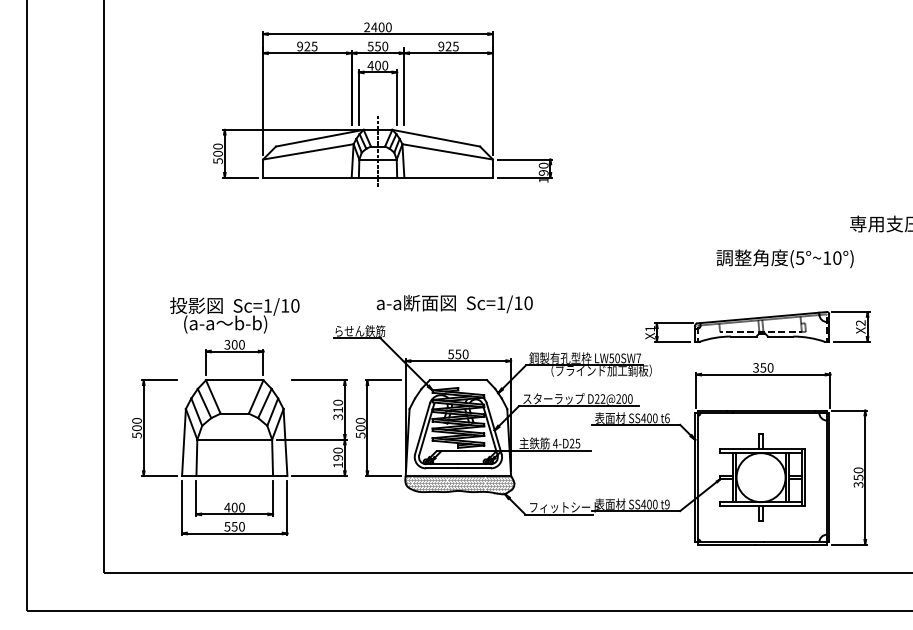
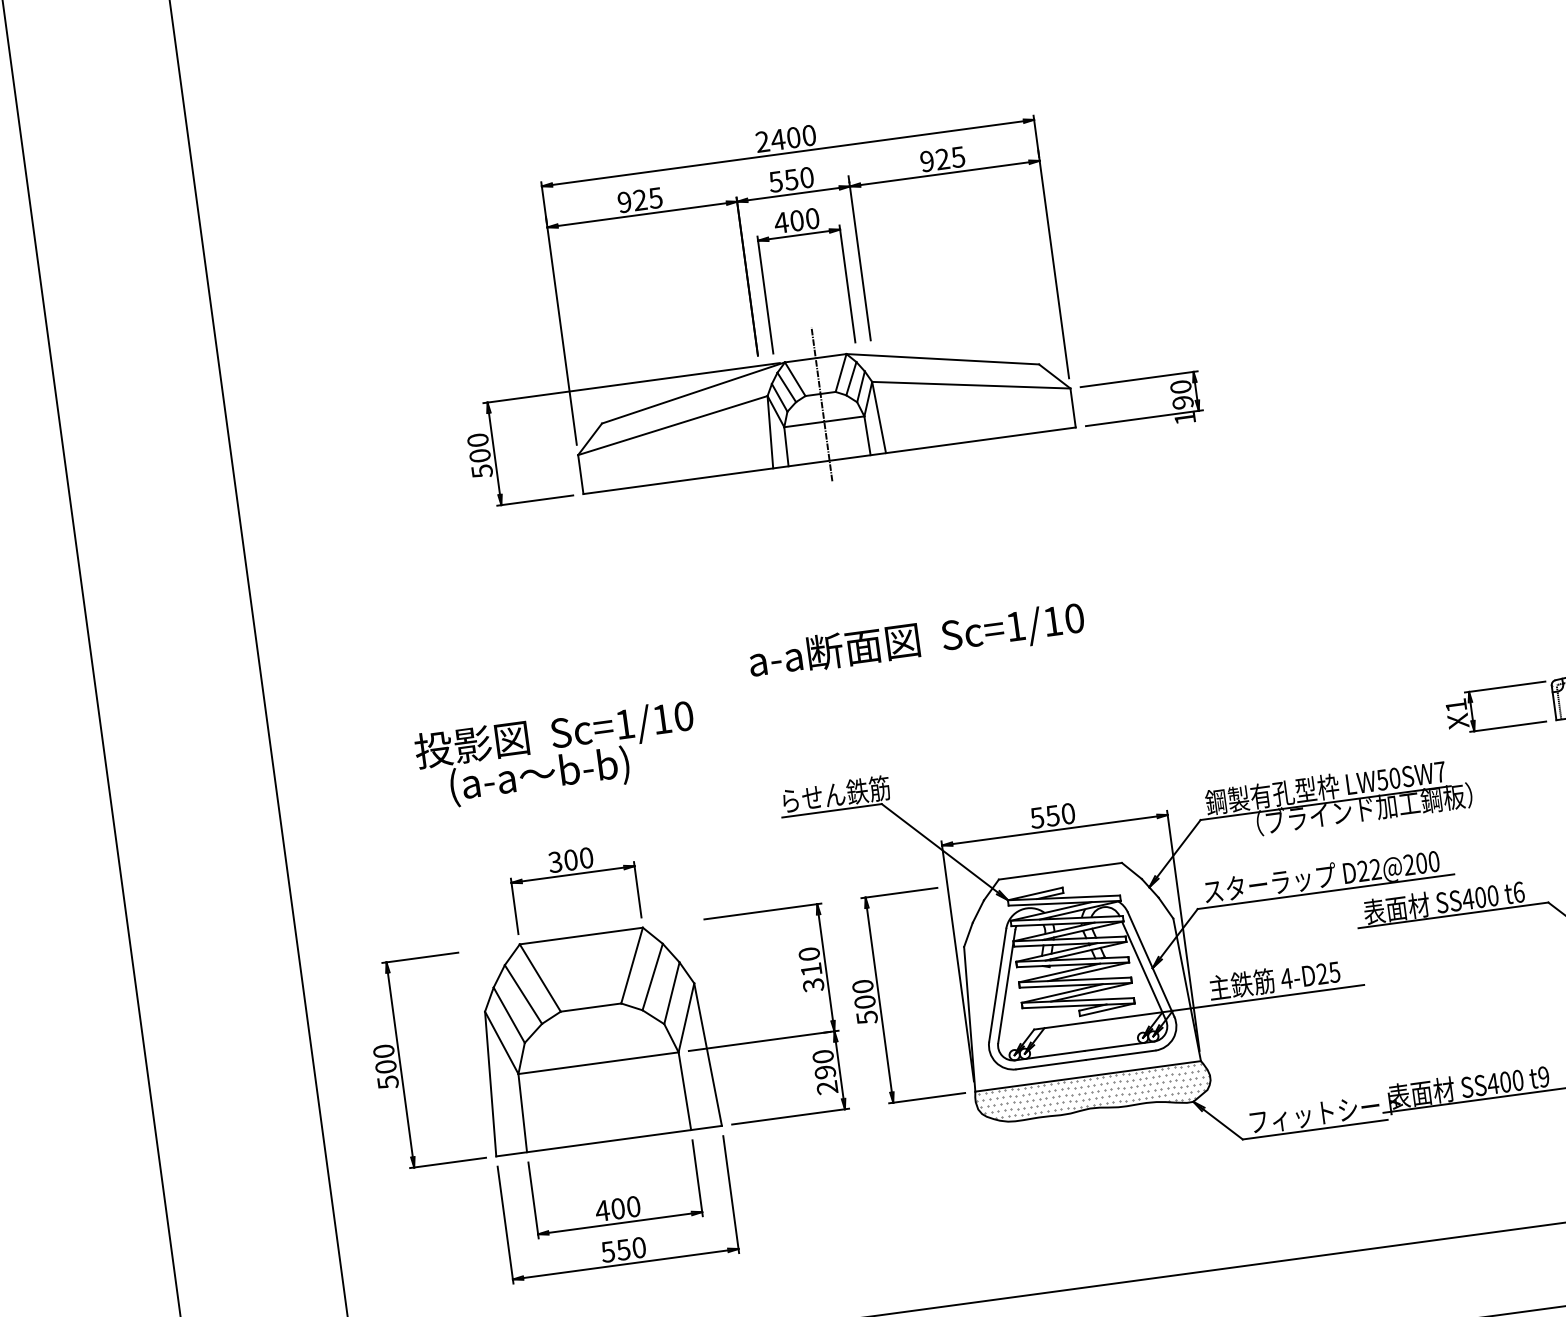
text: (454, 303) -> (915, 640), moved
text: (234, 315) -> (556, 754), moved
text: (337, 465) -> (826, 1088), 190 -> 290

